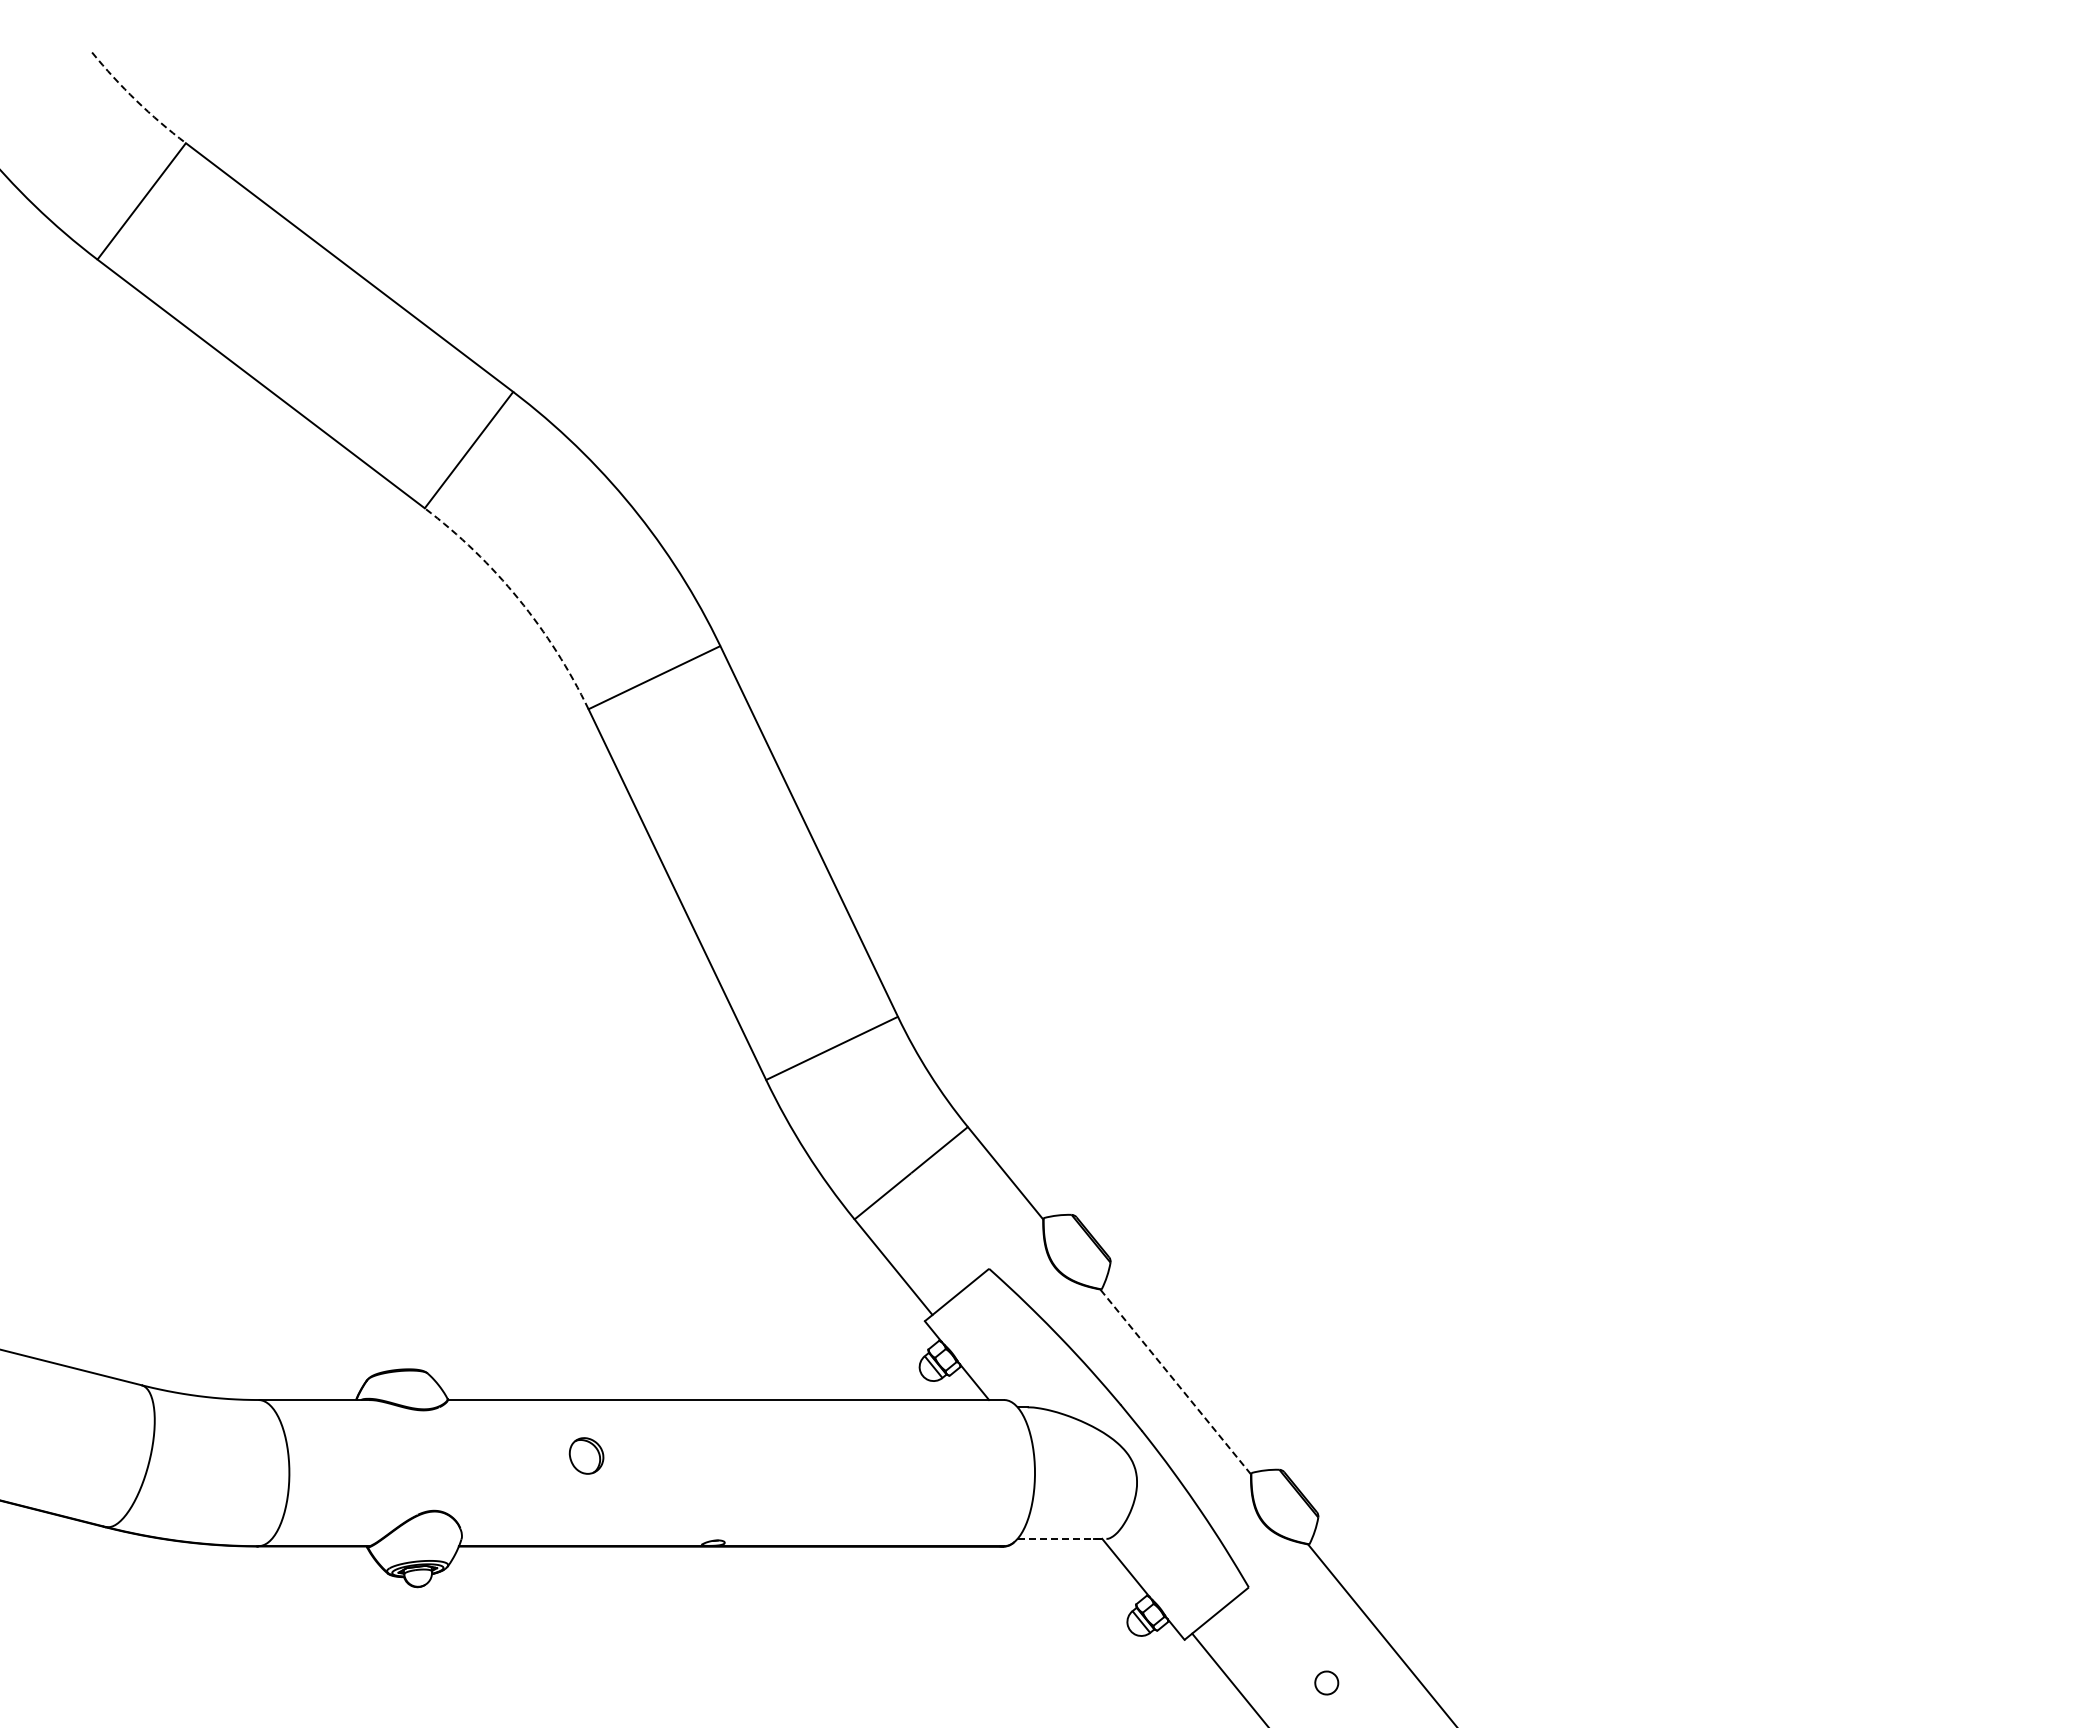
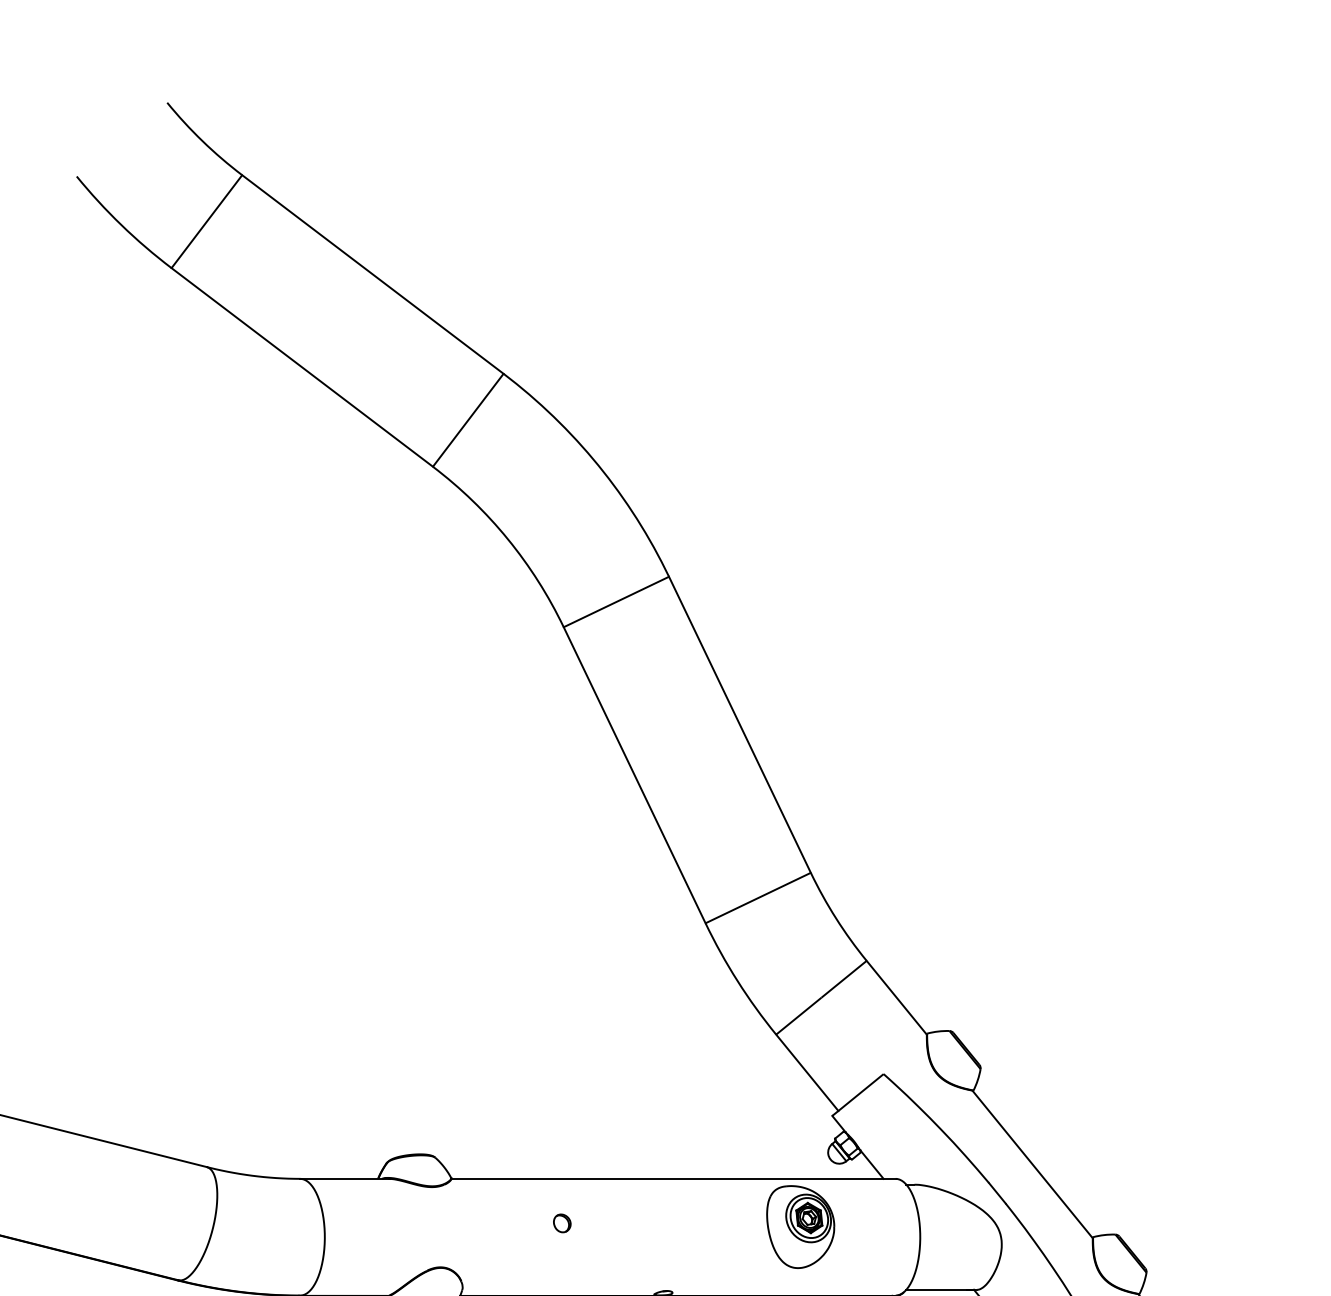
arc: (136, 100) -> (202, 141), dashed -> solid
arc: (518, 599) -> (507, 539), dashed -> solid
line: (1175, 1381) -> (1032, 1164), dashed -> solid
part: (586, 1455) -> (562, 1223), size x0.62
part: (885, 1460) -> (800, 1227), added
line: (1062, 1538) -> (942, 1289), dashed -> solid

